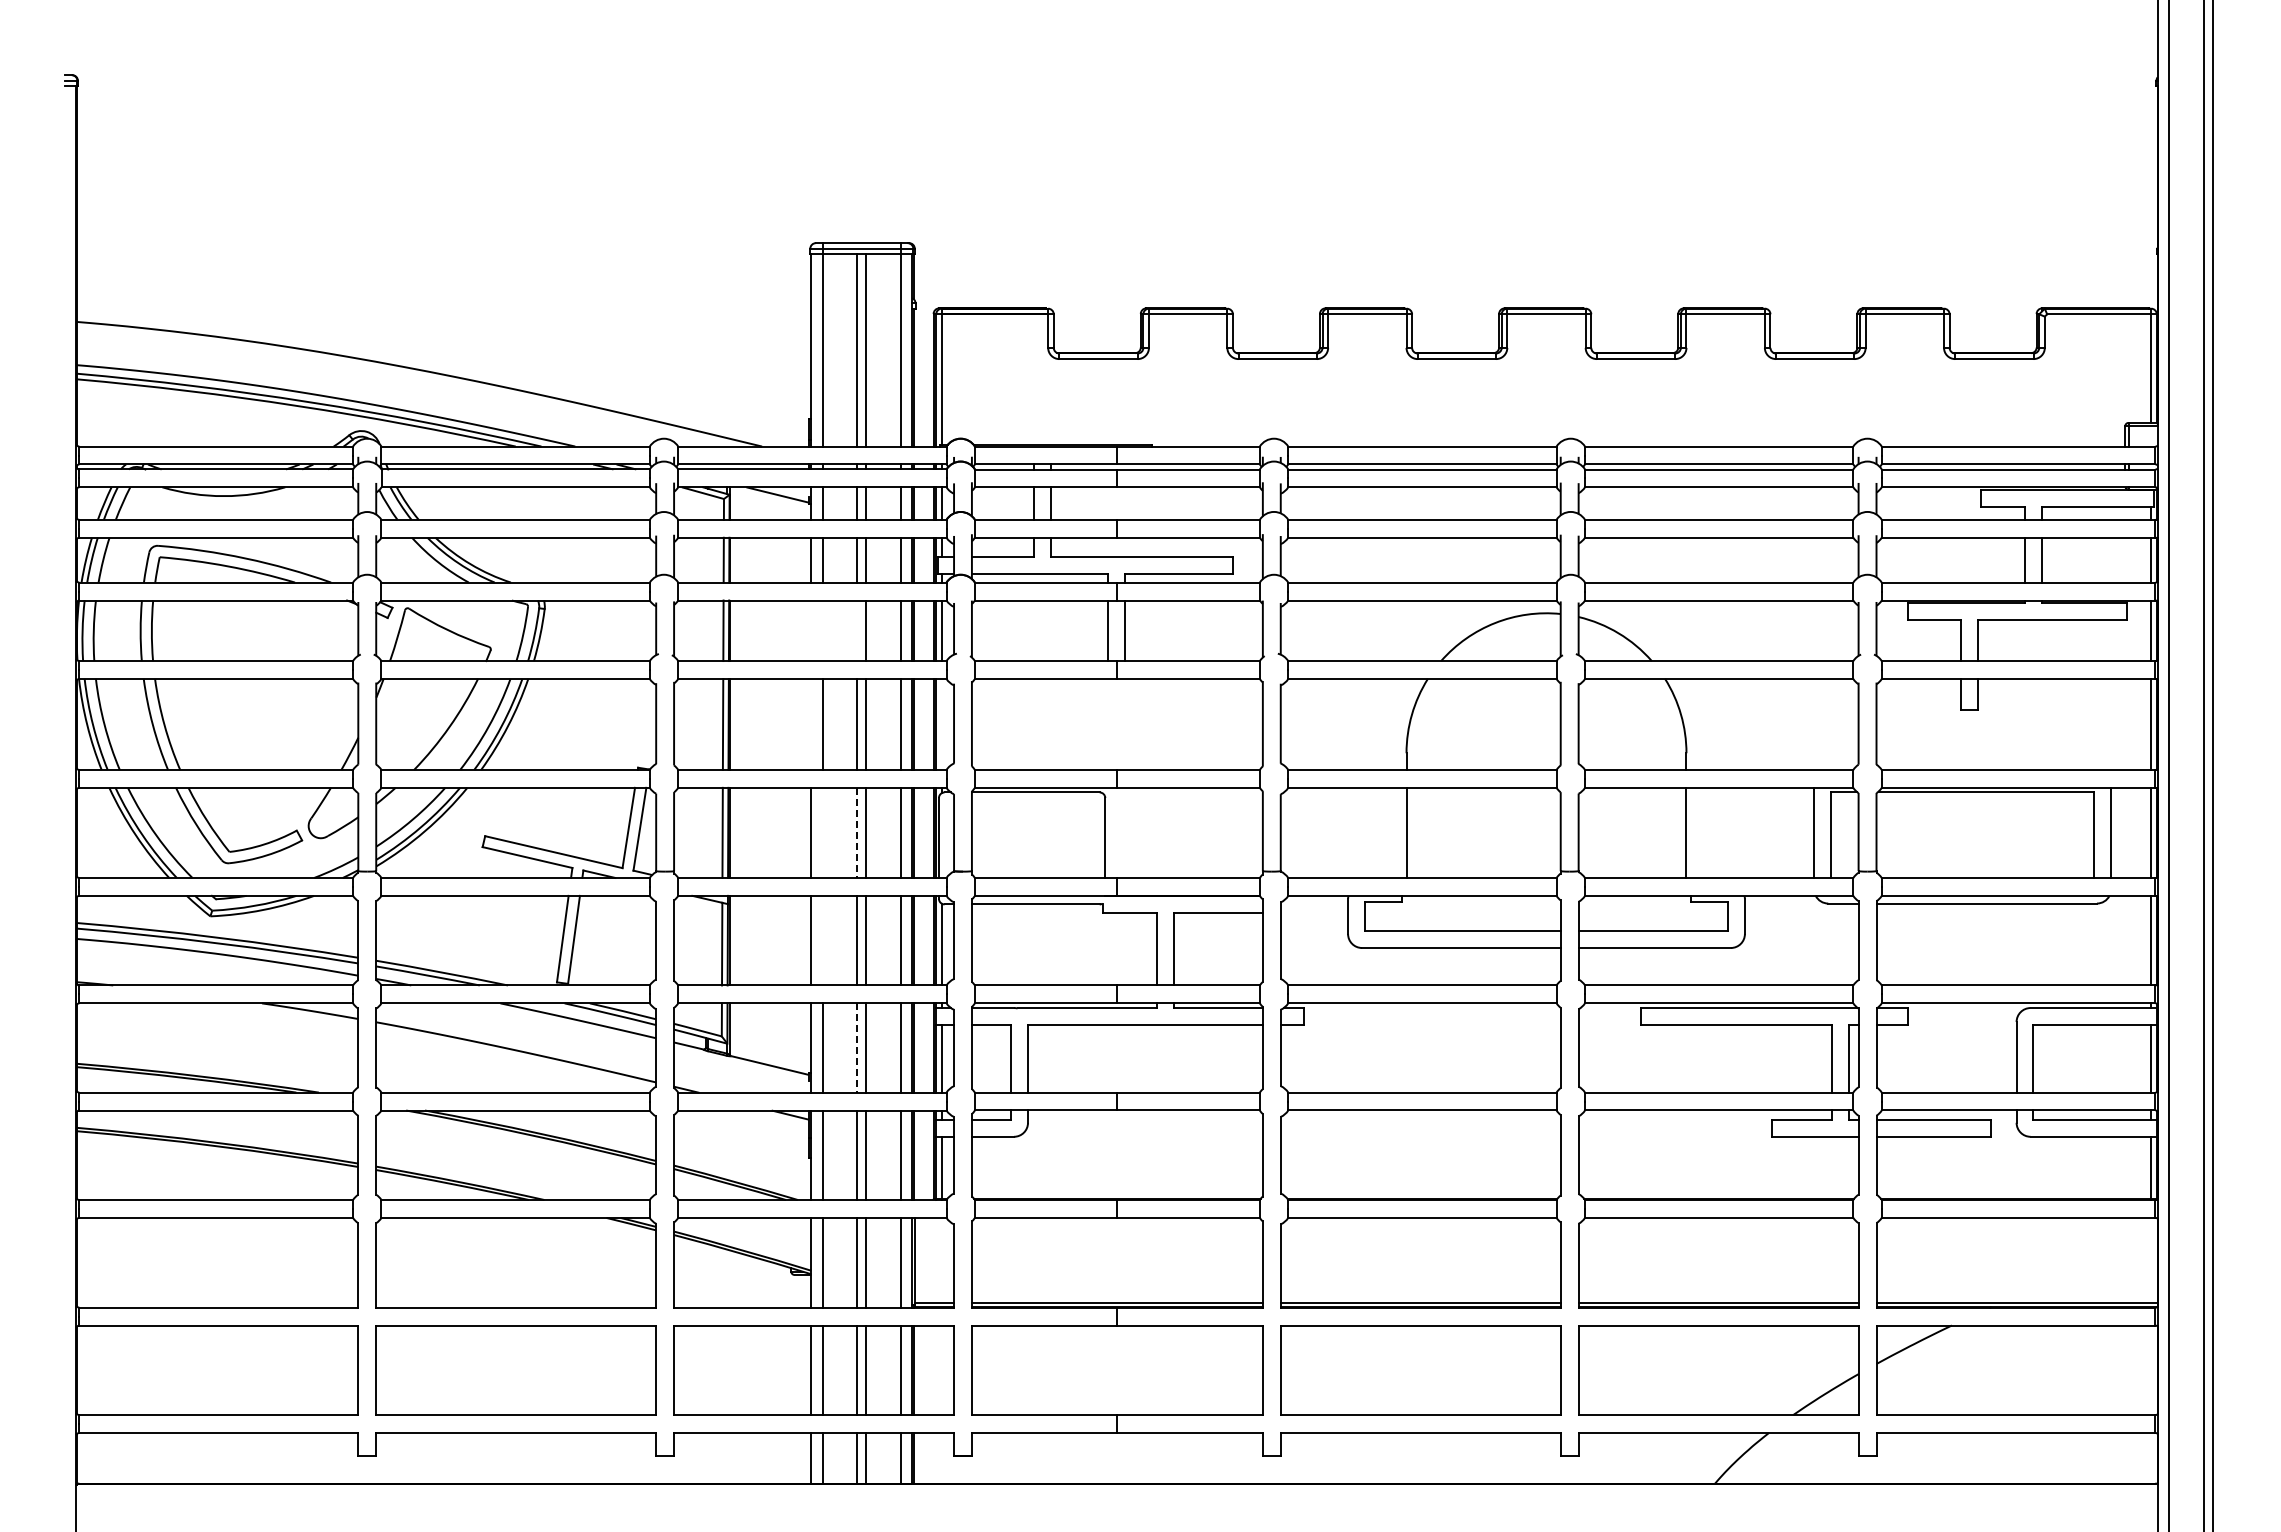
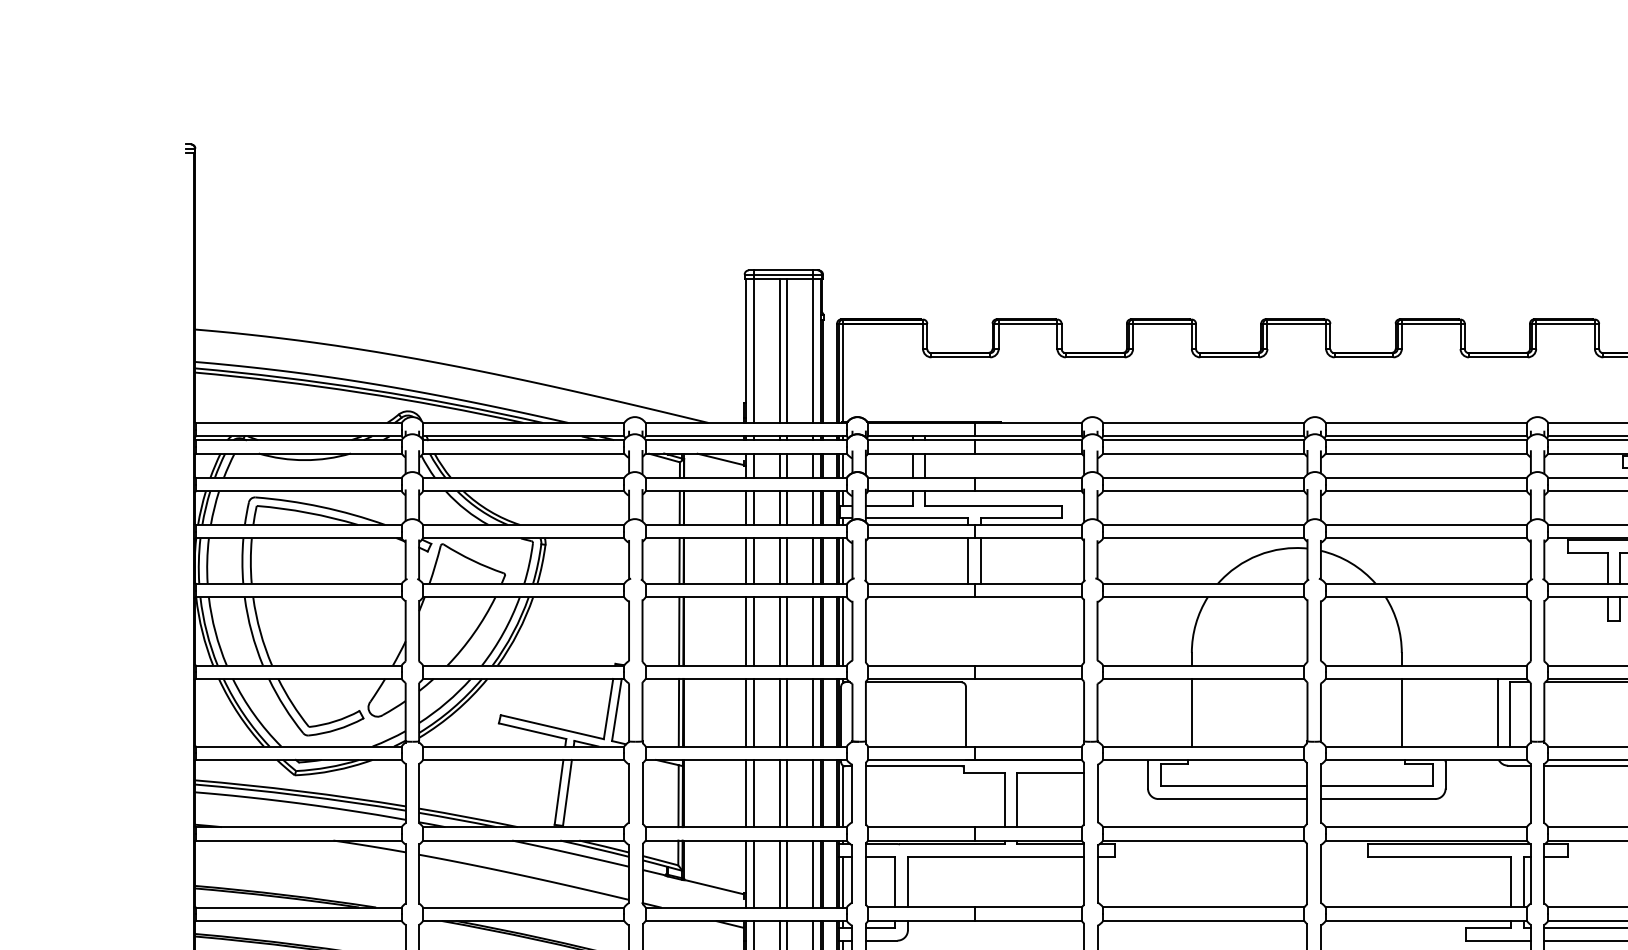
line: (811, 630) -> (745, 560), added
line: (822, 630) -> (753, 560), added
line: (857, 630) -> (780, 560), added
line: (811, 723) -> (745, 630), added
line: (941, 723) -> (843, 630), added
line: (822, 832) -> (753, 712), added
line: (857, 833) -> (780, 713), dashed -> solid
line: (822, 940) -> (753, 793), added
line: (857, 1047) -> (780, 873), dashed -> solid

